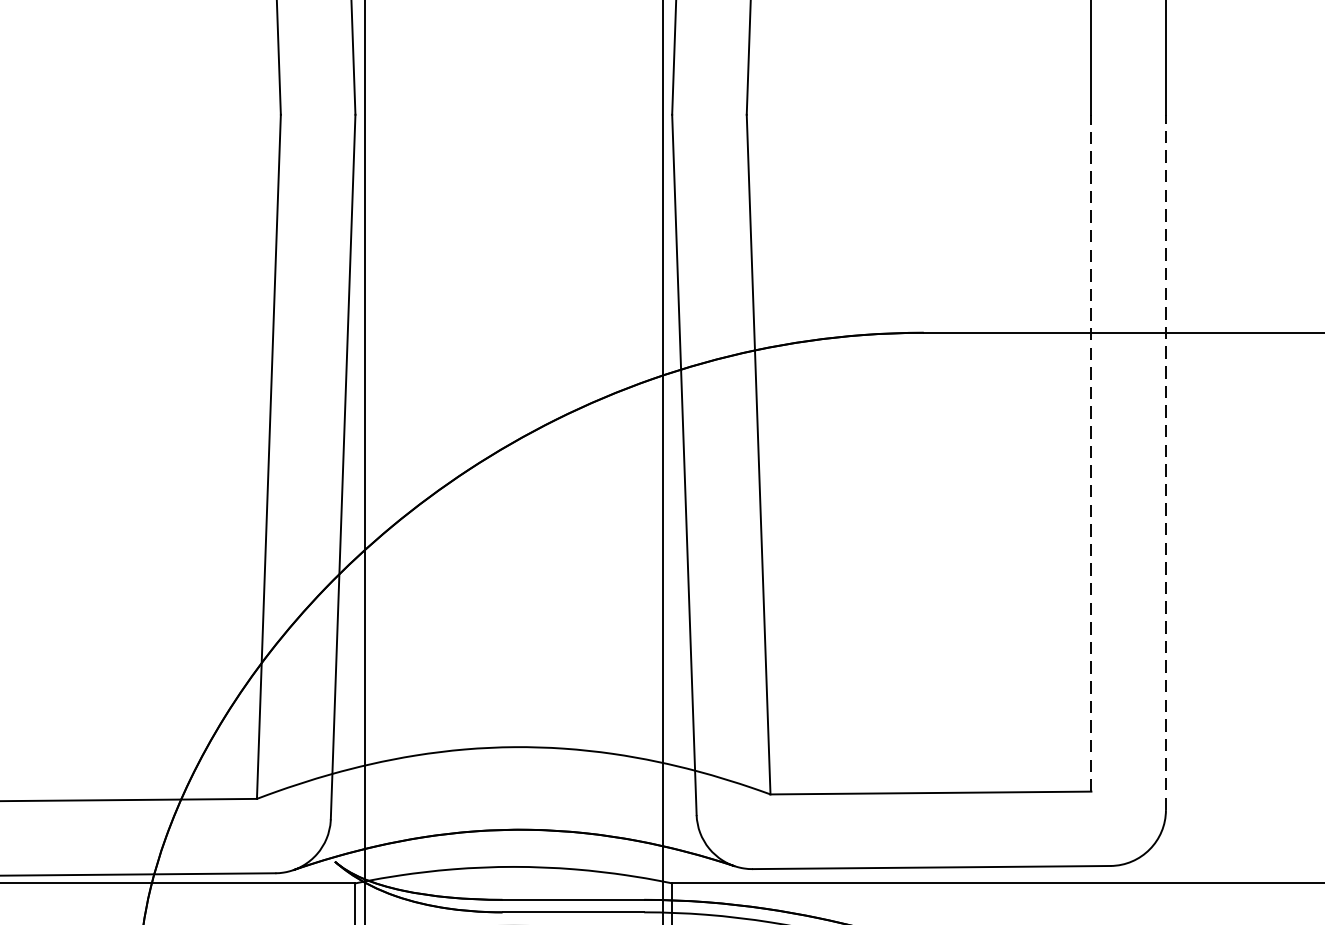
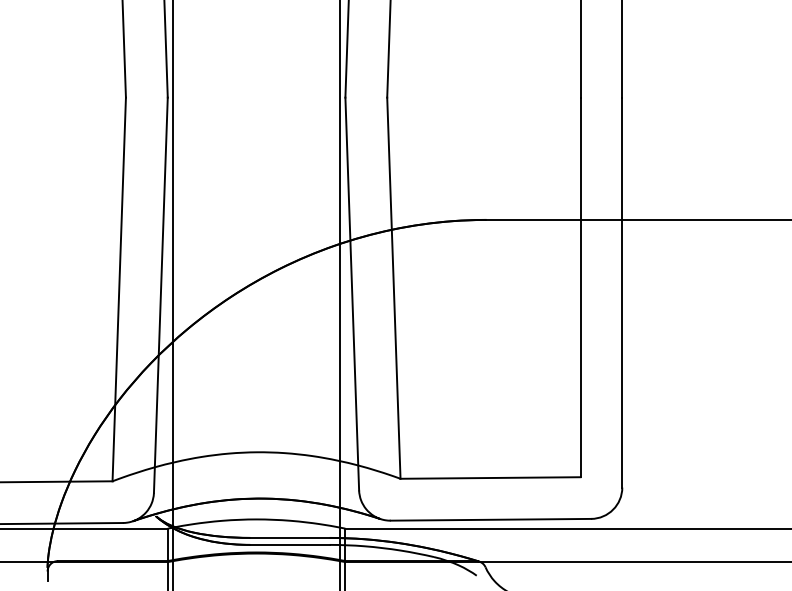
line: (1091, 453) -> (580, 287), dashed -> solid
line: (1166, 462) -> (622, 292), dashed -> solid

